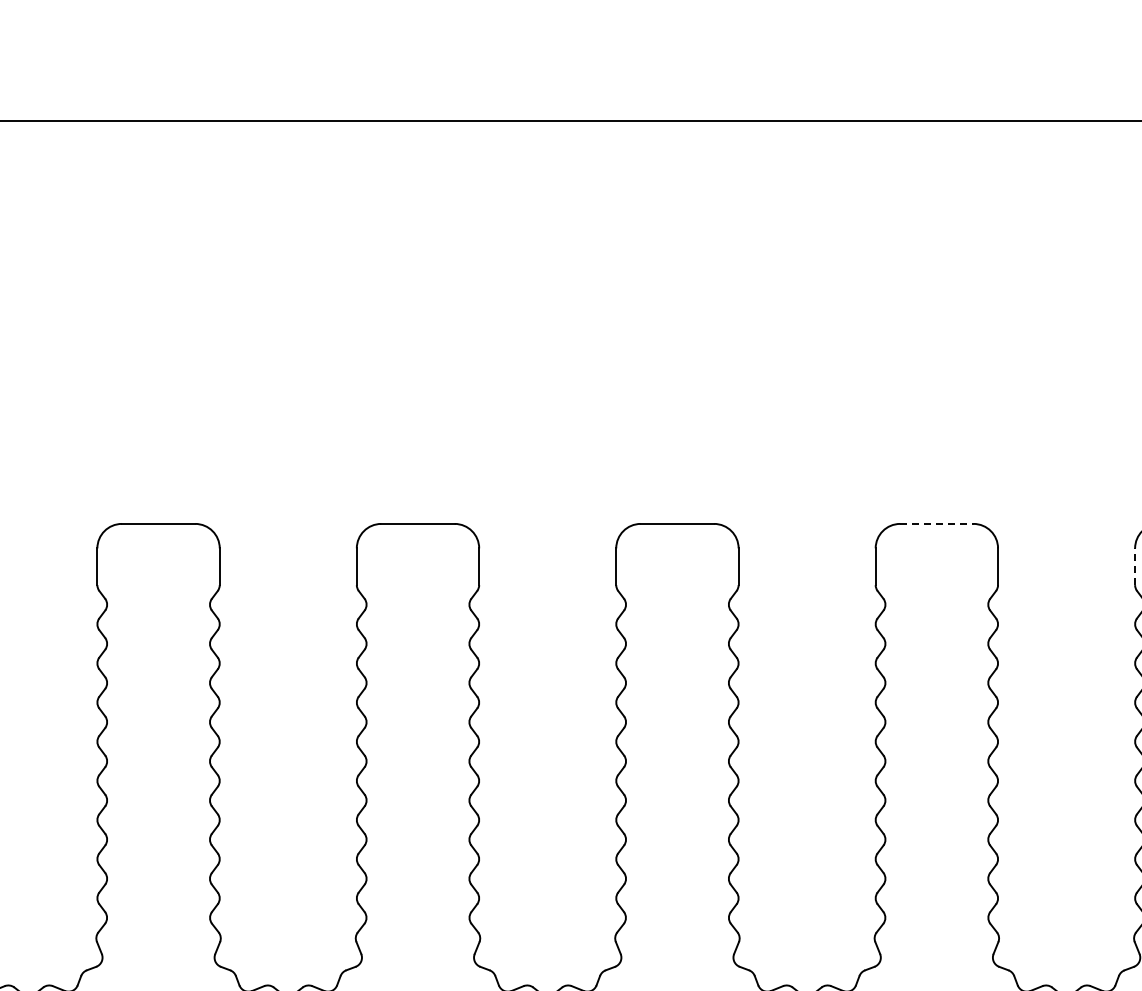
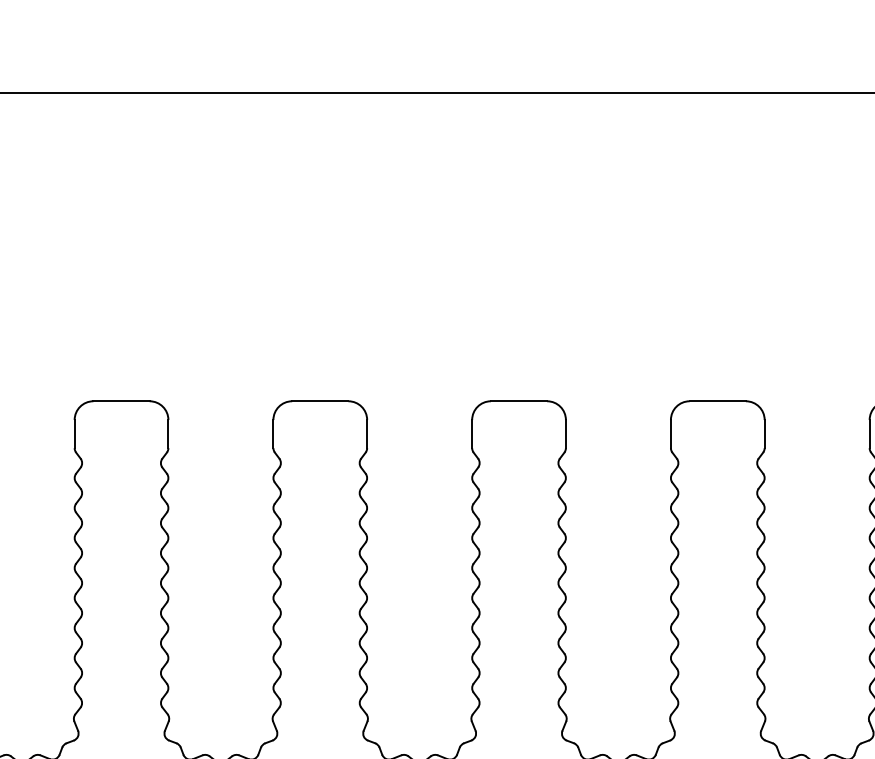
line: (936, 523) -> (717, 400), dashed -> solid
line: (1135, 566) -> (869, 433), dashed -> solid

